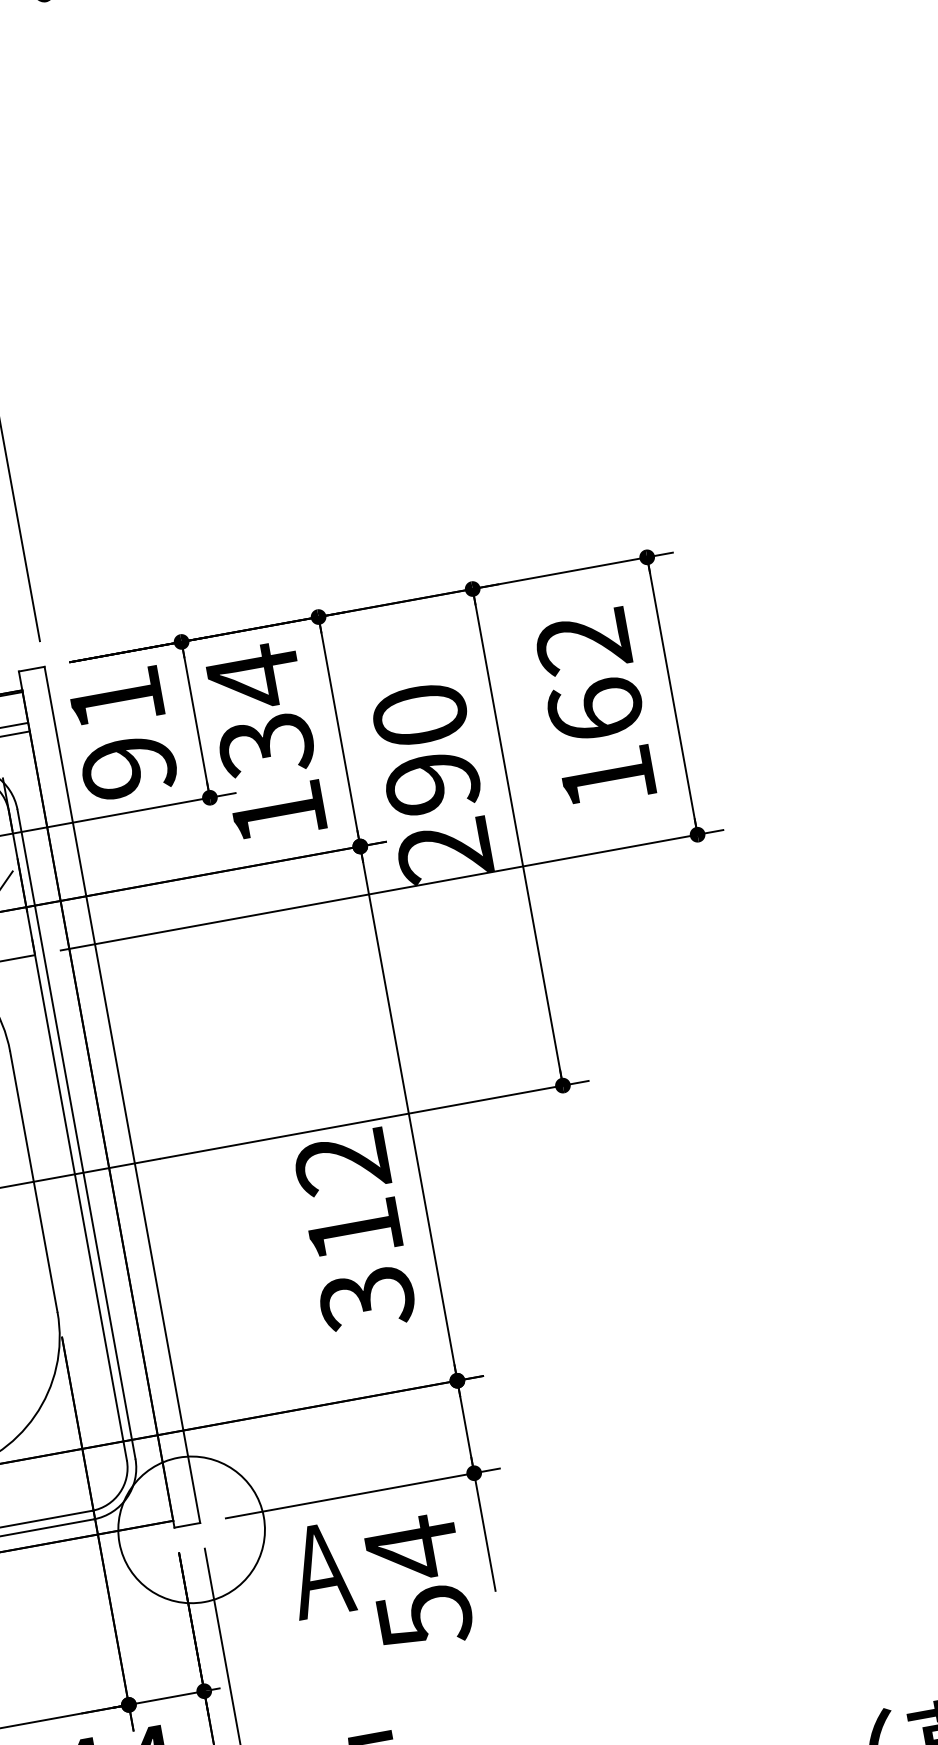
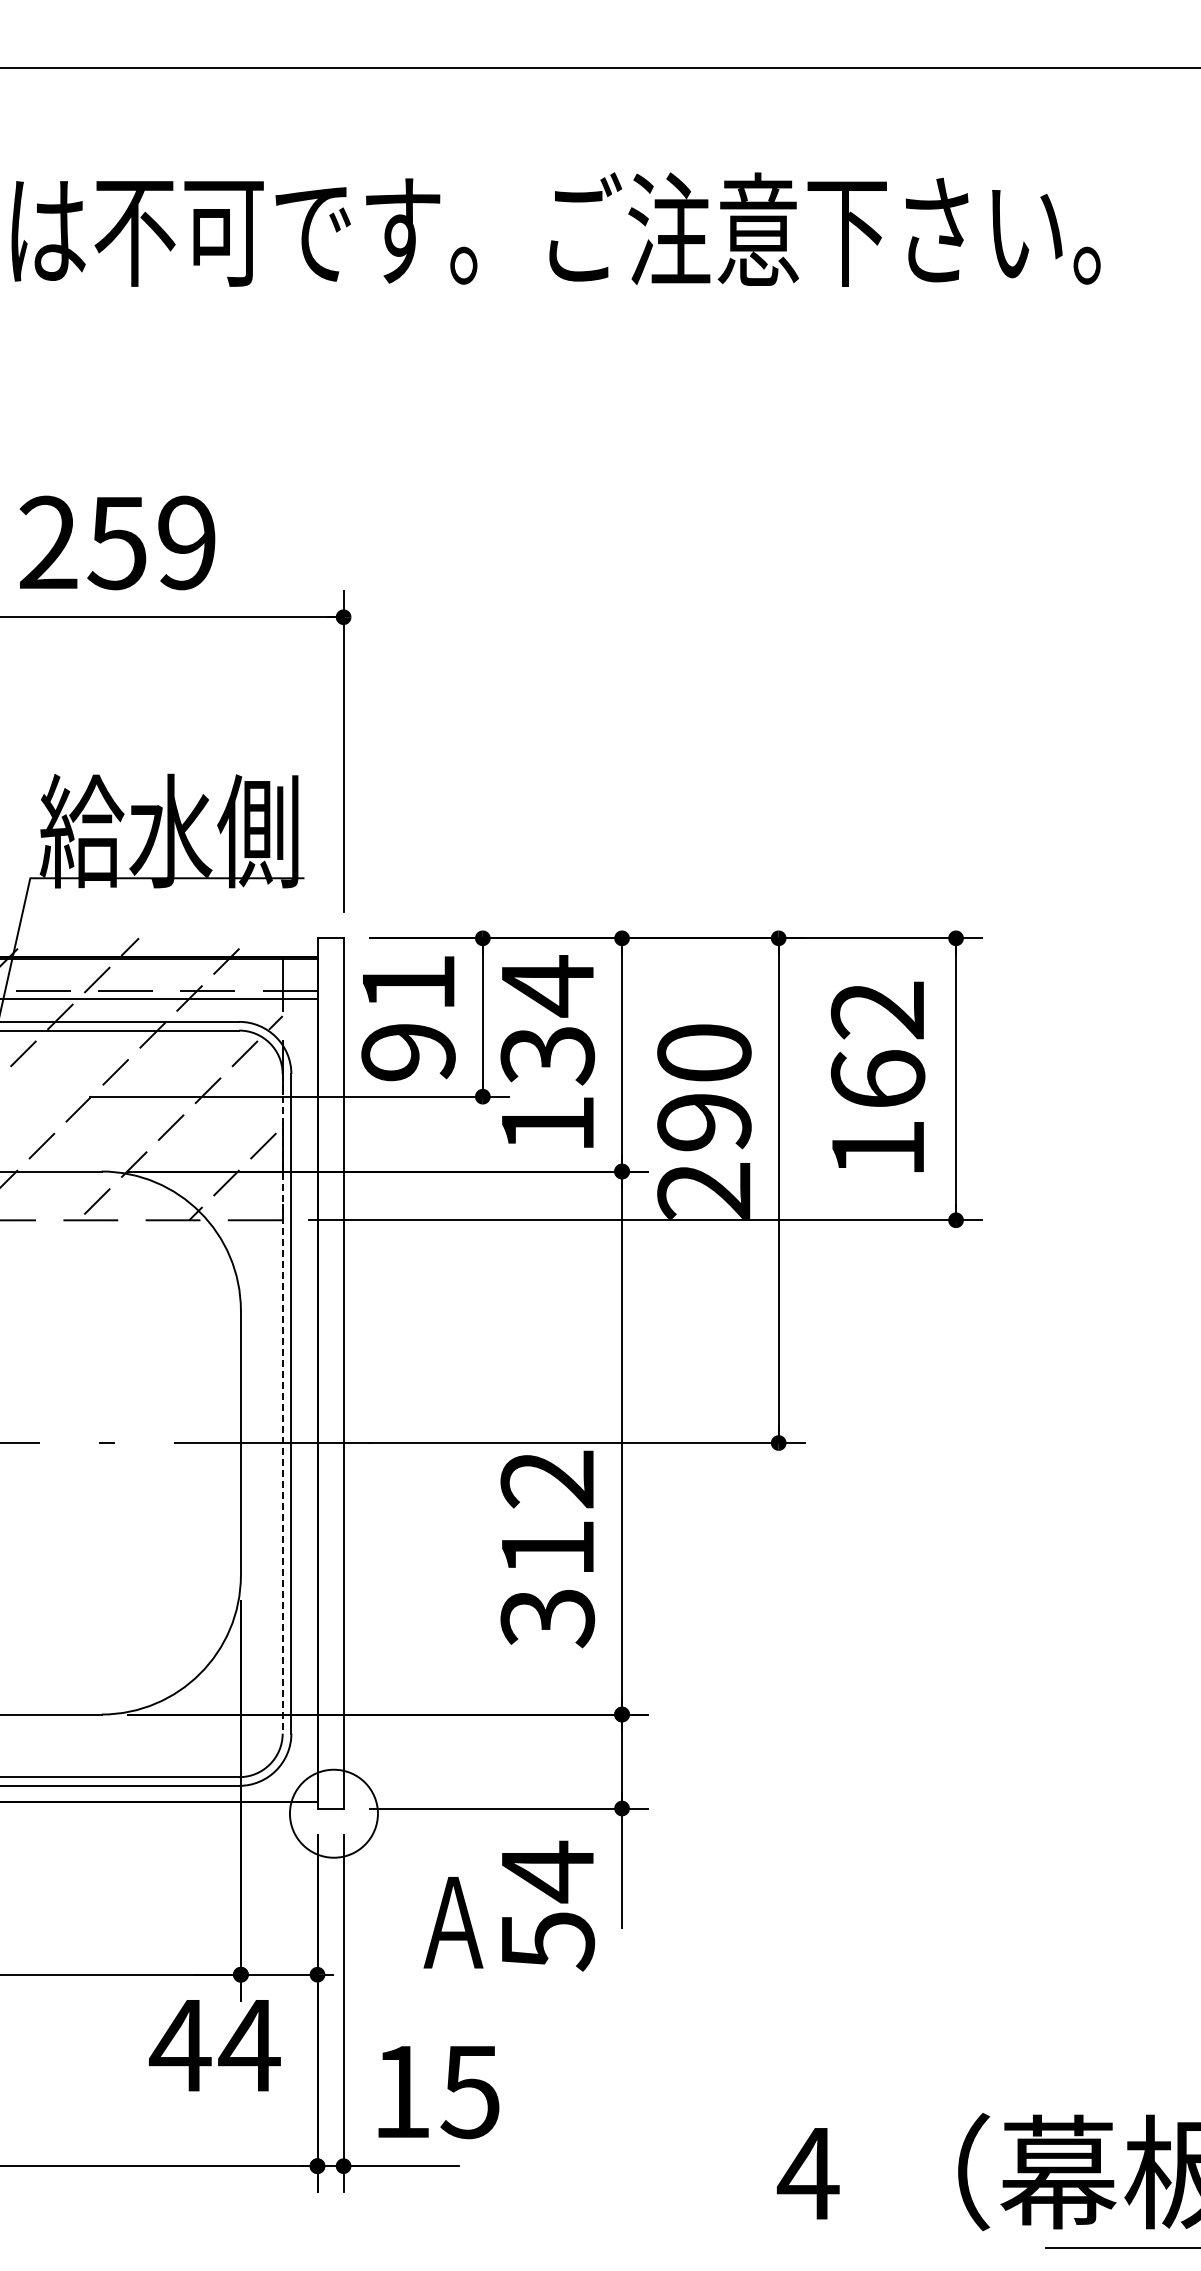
line: (67, 1135) -> (282, 1403), solid -> dashed
circle: (191, 1529) -> (333, 1813), size x0.6
text: (320, 1570) -> (453, 1922), moved

